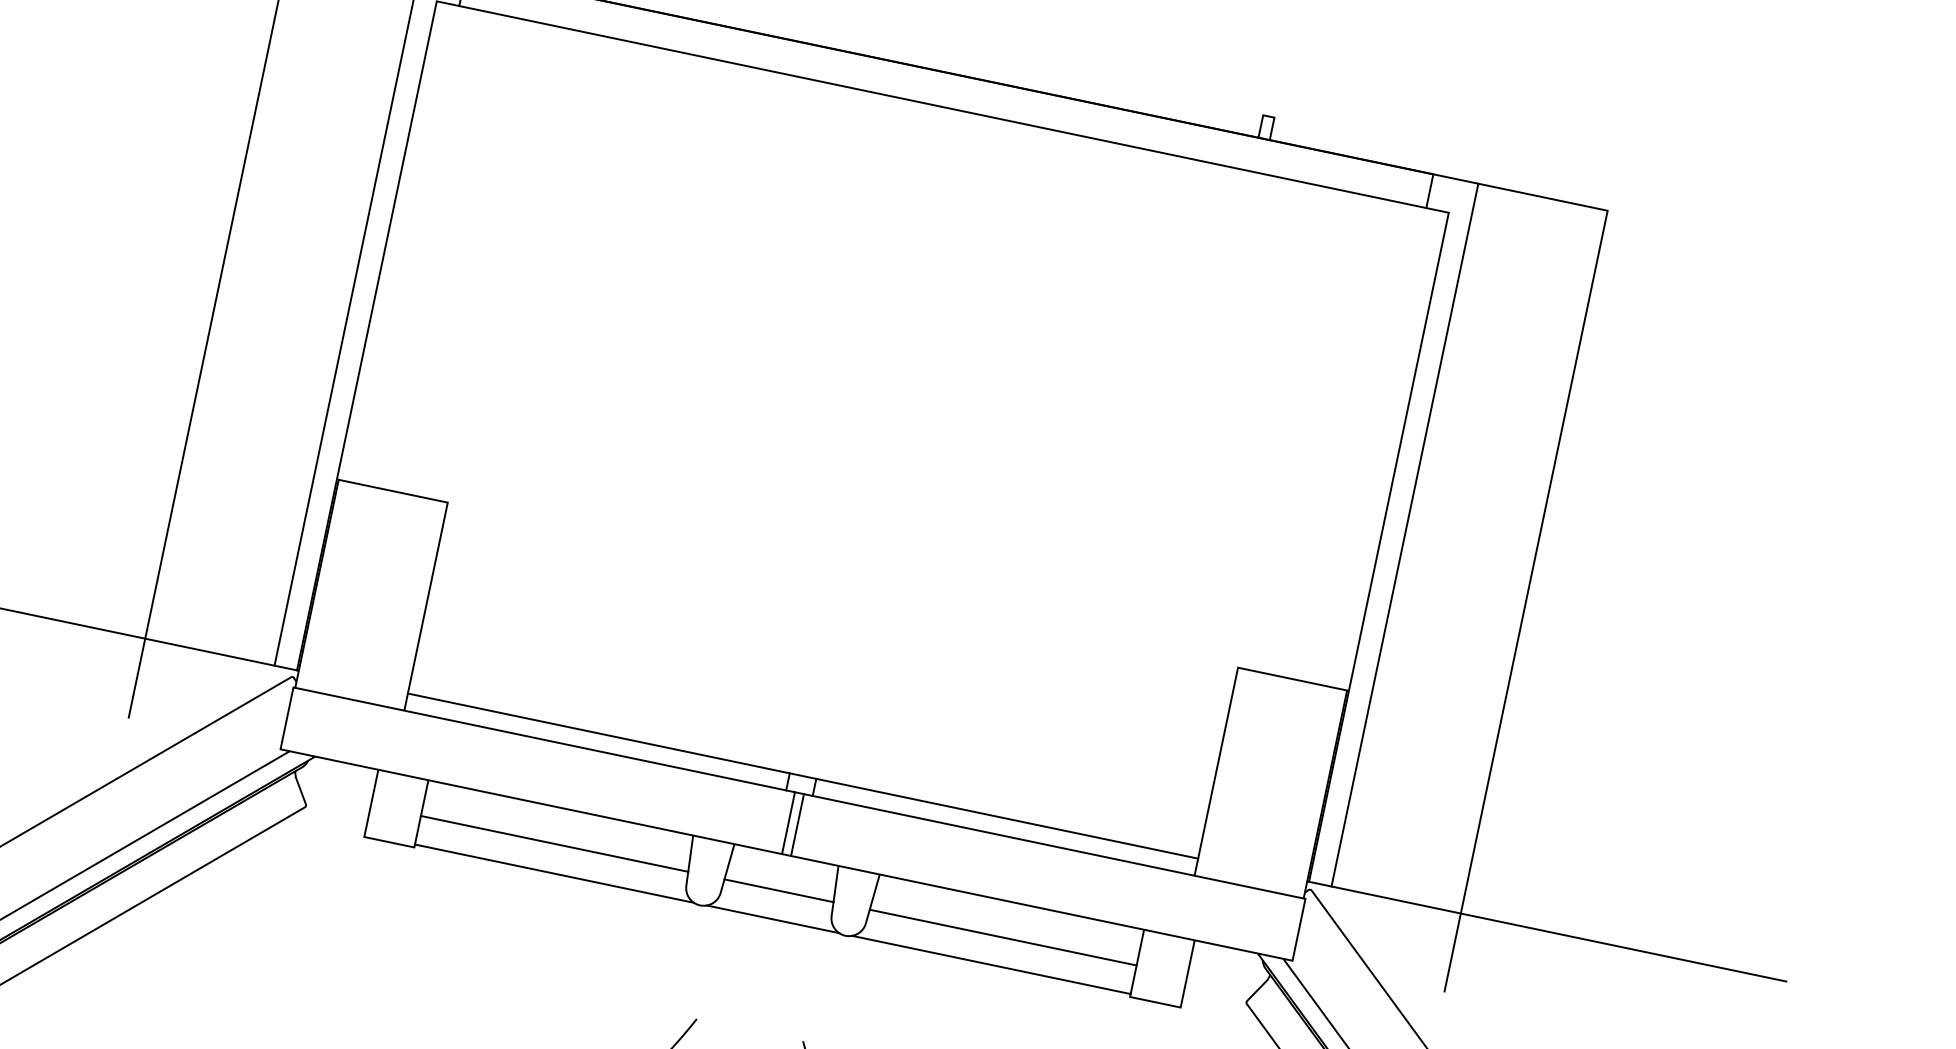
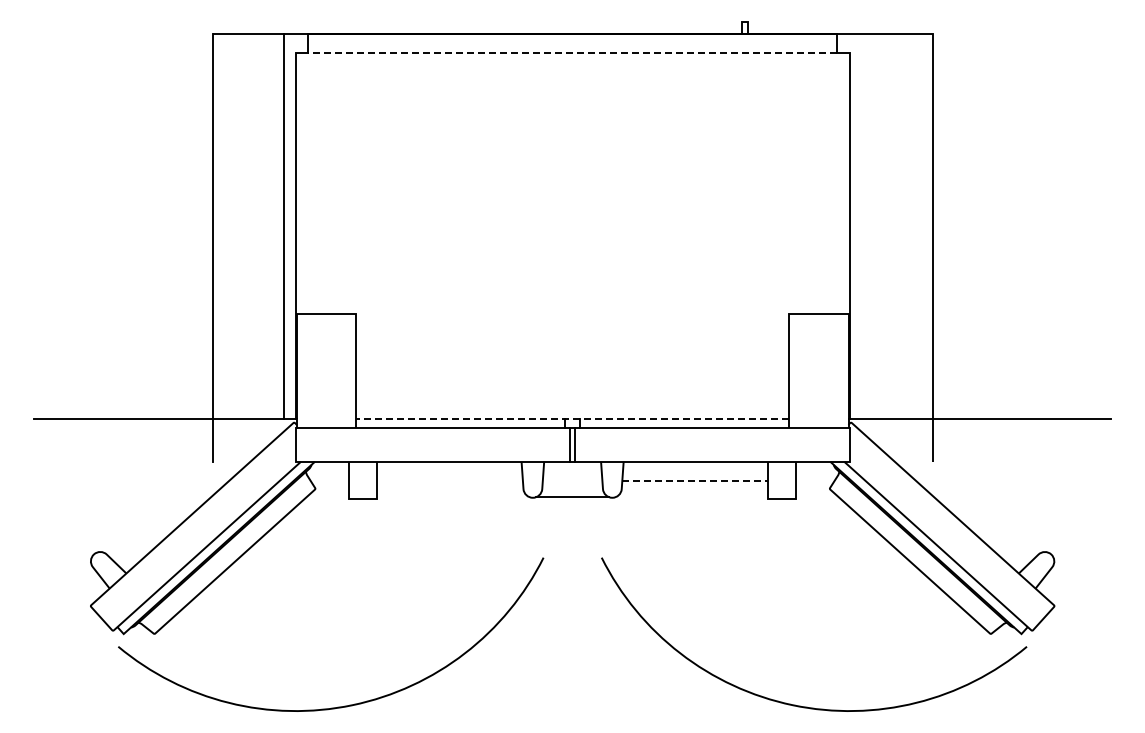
line: (942, 106) -> (572, 52), solid -> dashed
line: (1404, 535) -> (861, 226), removed
line: (802, 775) -> (572, 418), solid -> dashed
line: (553, 843) -> (449, 481), removed
line: (553, 874) -> (452, 497), removed
line: (778, 890) -> (572, 481), removed
line: (1003, 937) -> (695, 481), solid -> dashed
line: (990, 965) -> (691, 497), removed

